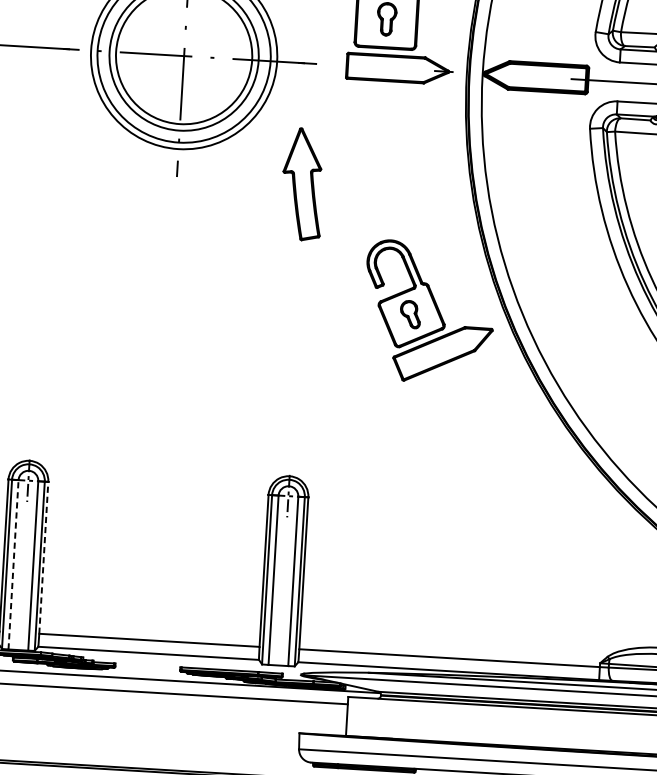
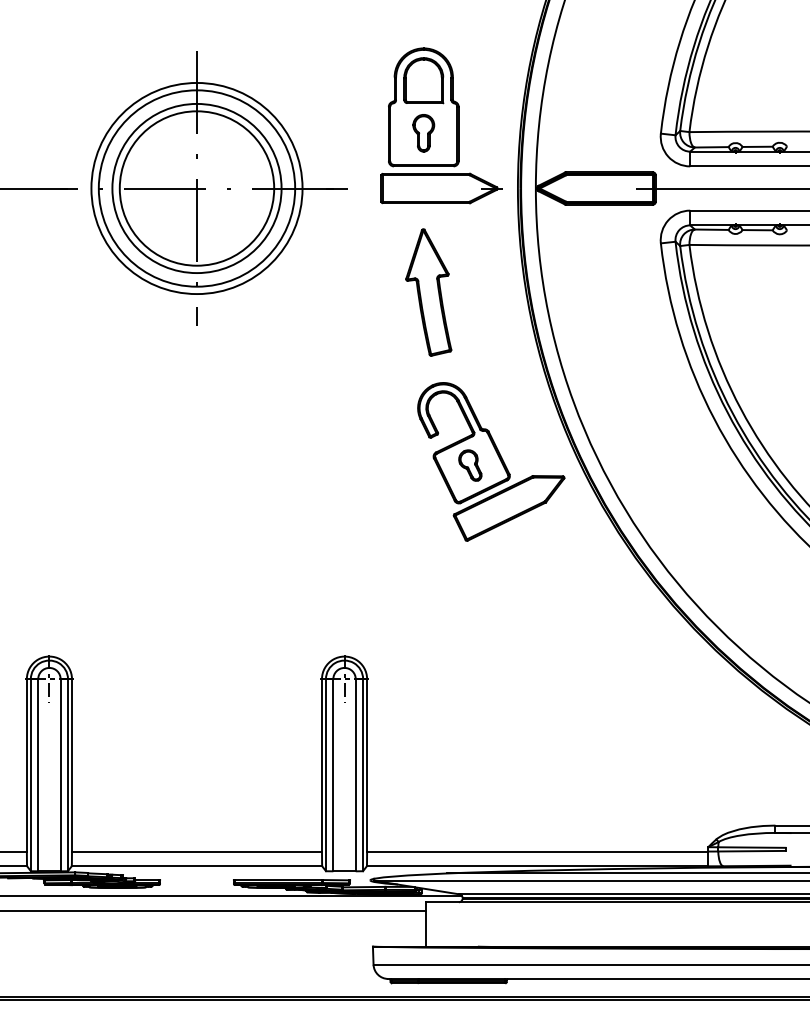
part: (302, 184) -> (428, 292), moved
line: (44, 557) -> (72, 764), dashed -> solid
line: (13, 564) -> (38, 774), dashed -> solid

